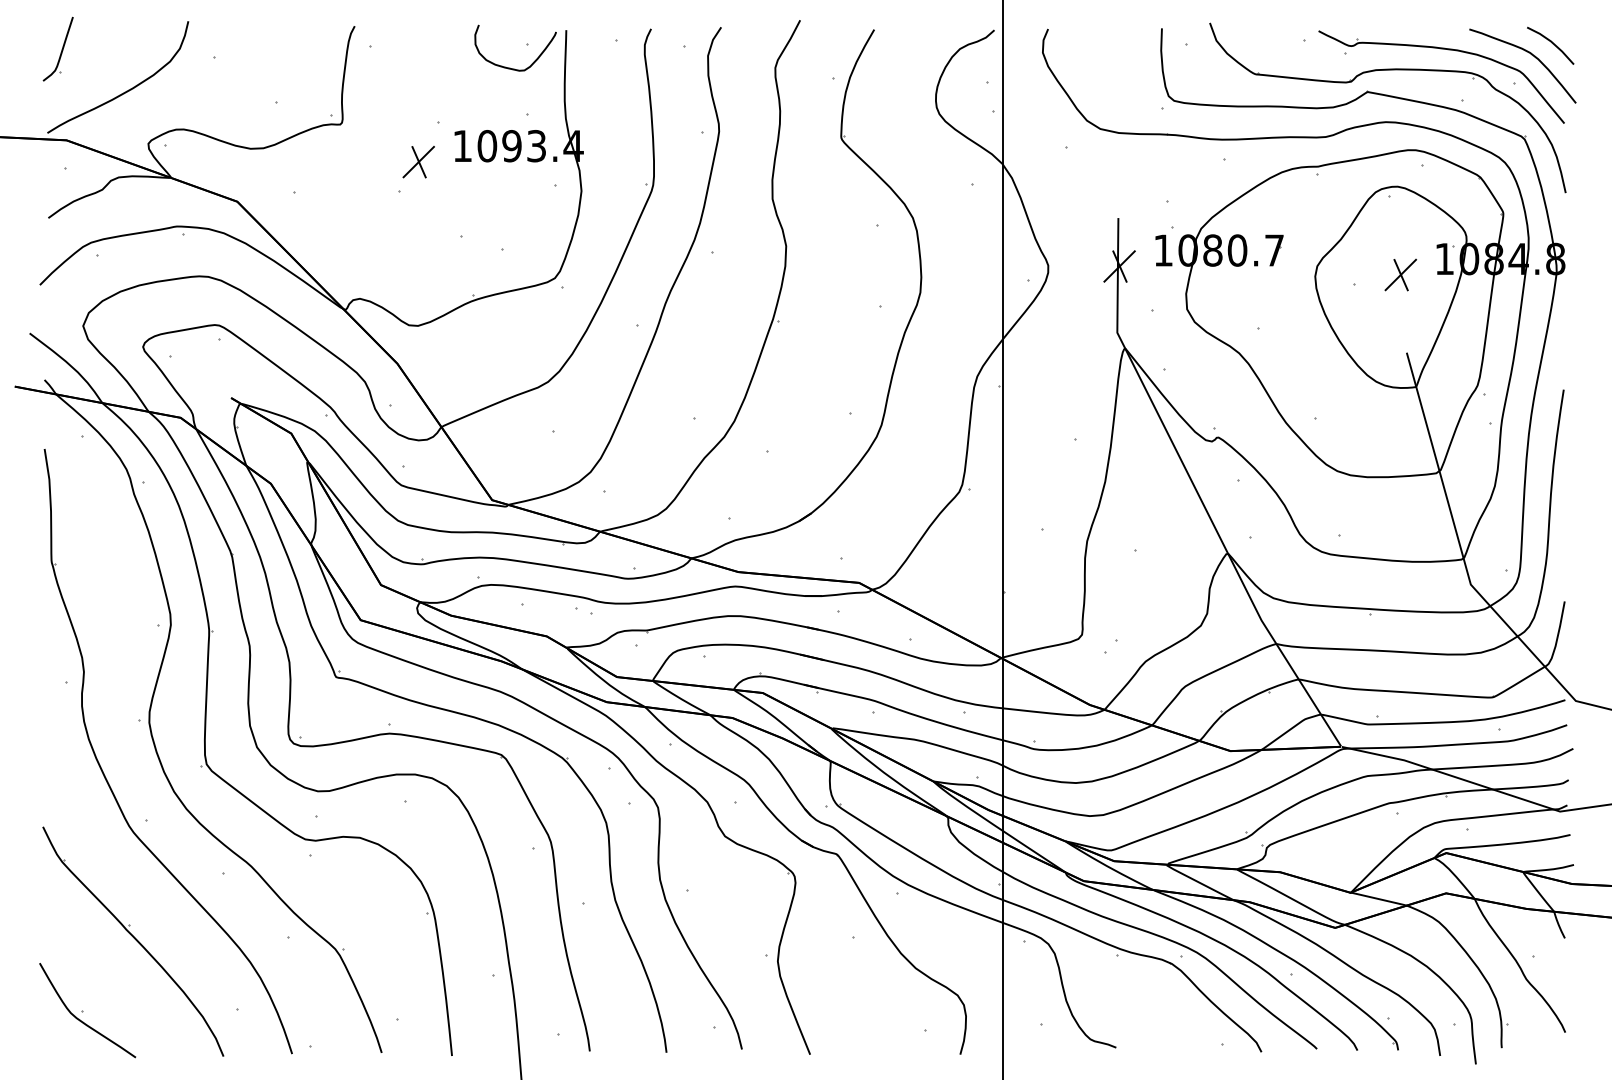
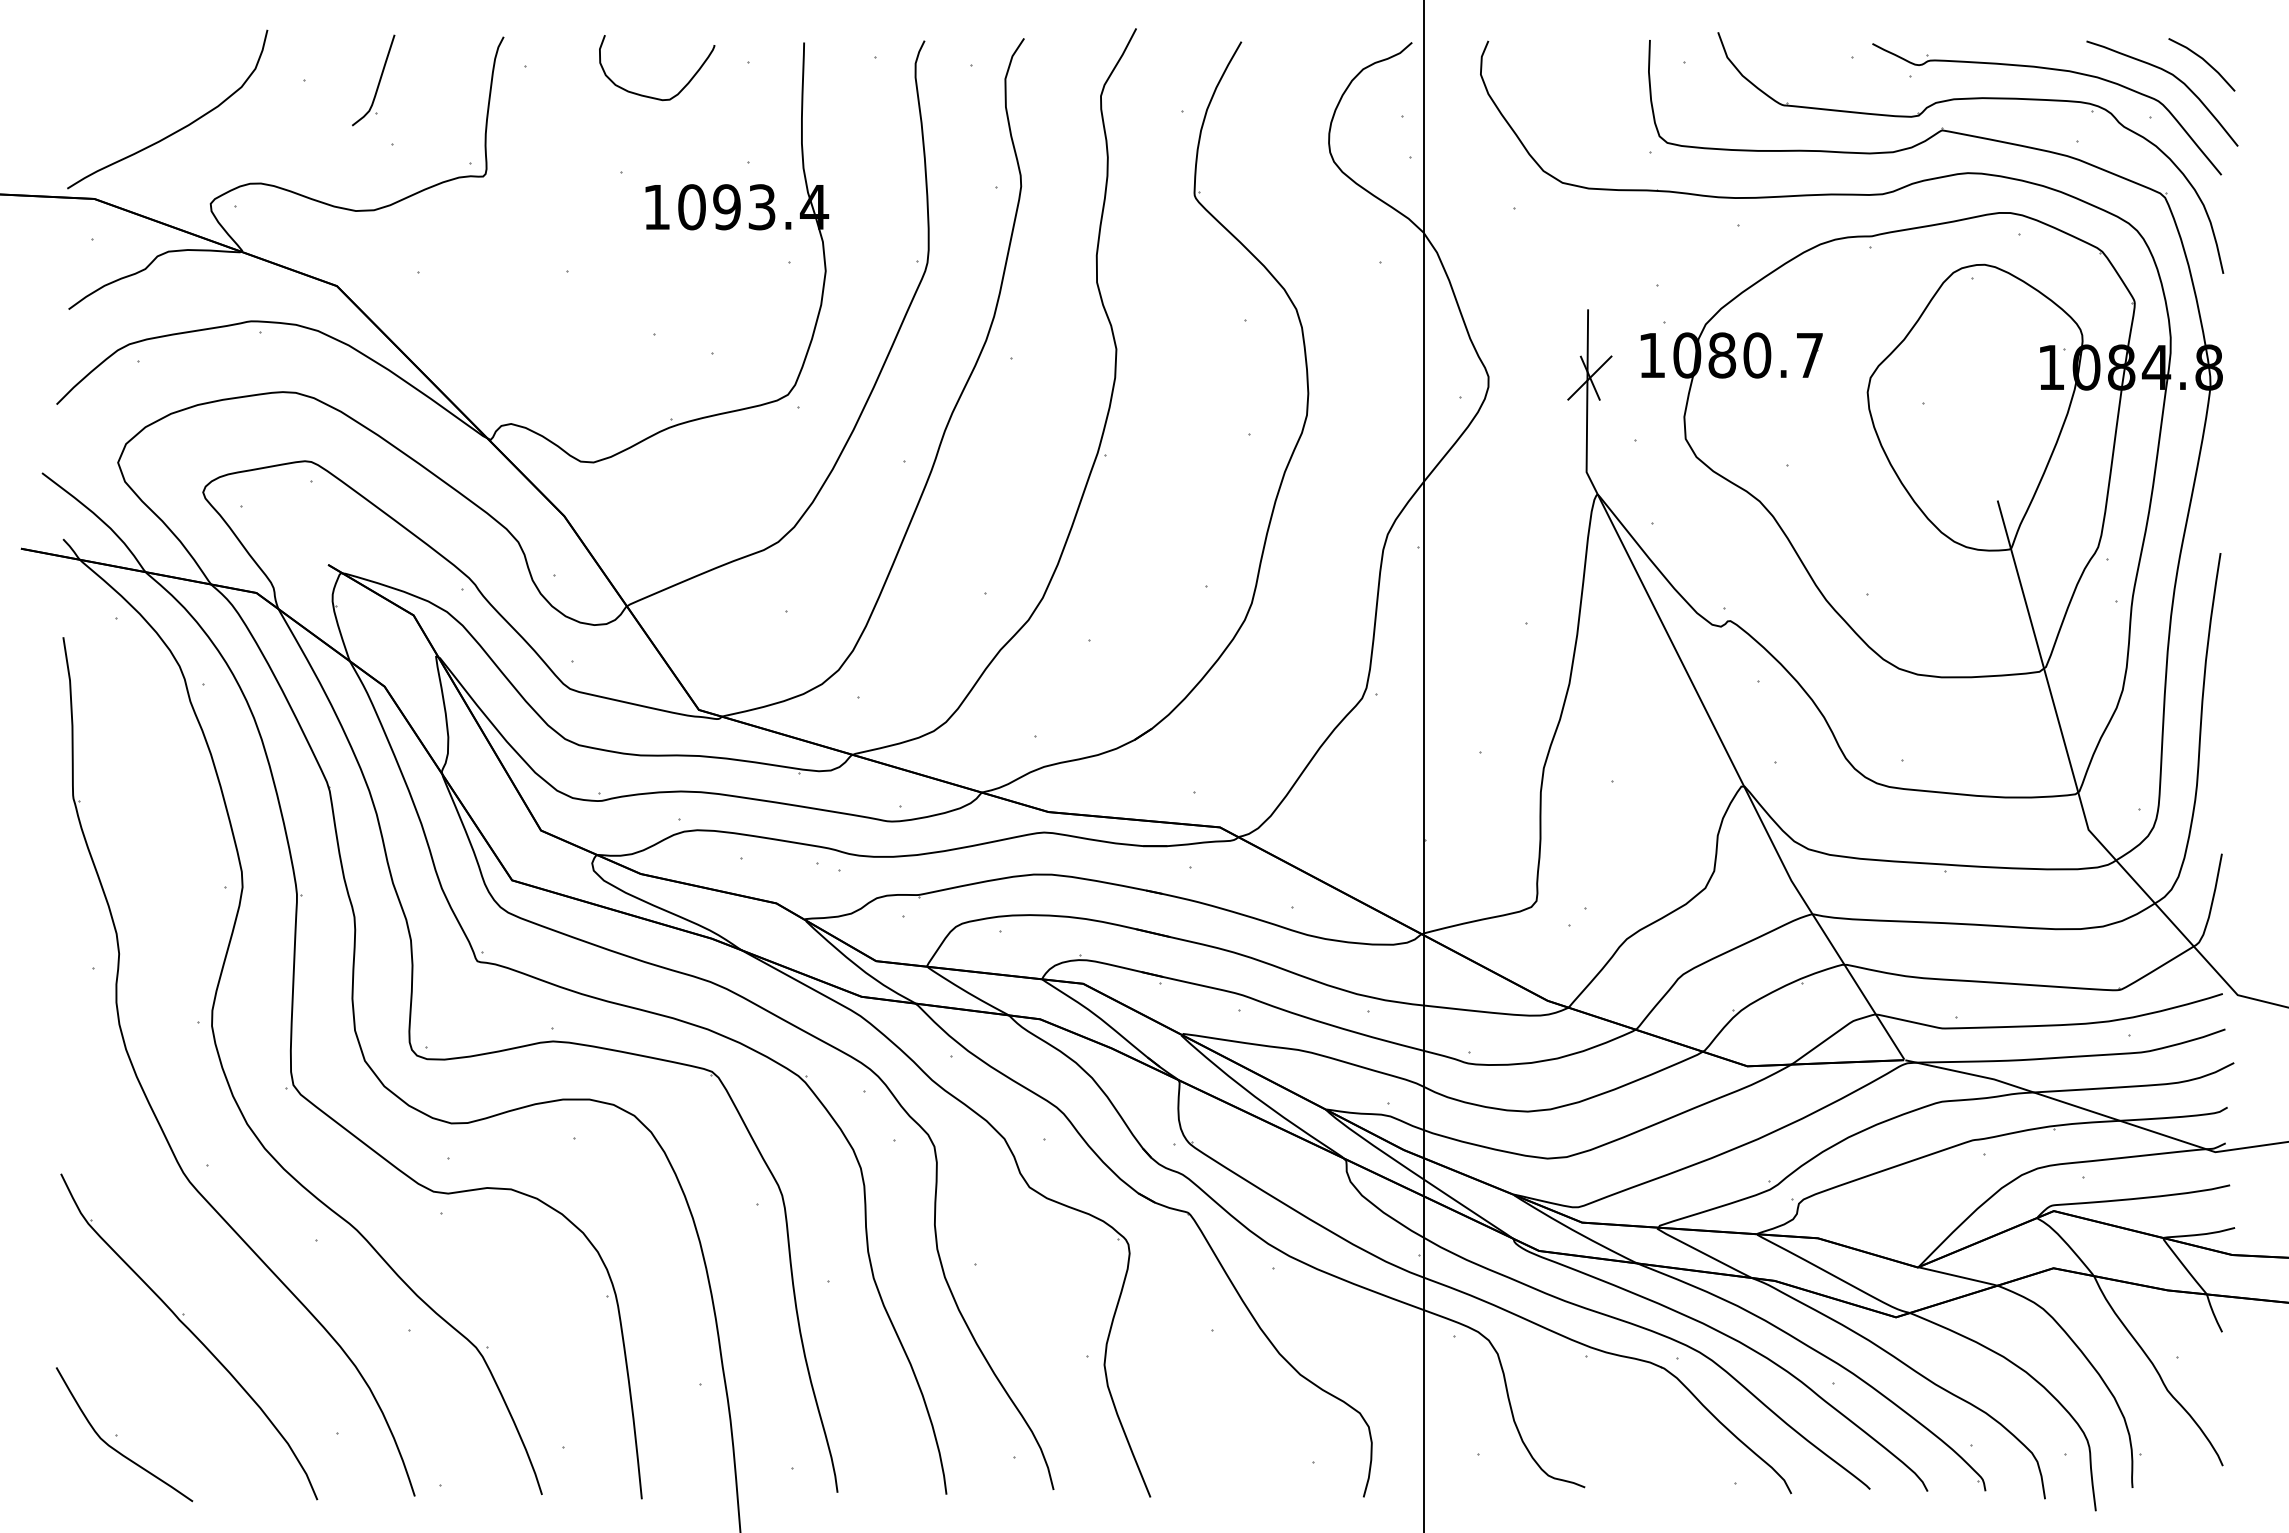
part: (58, 49) -> (373, 80), moved
curve: (511, 68) -> (651, 96), moved
part: (418, 161) -> (594, 229), removed
part: (1400, 274) -> (1988, 389), removed

